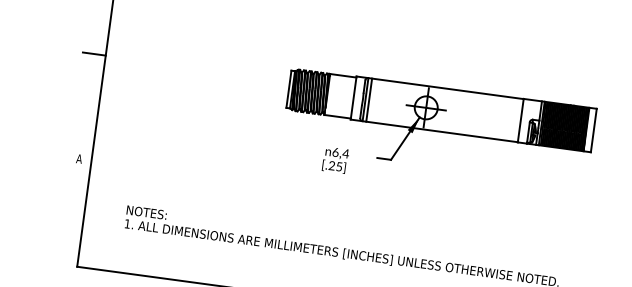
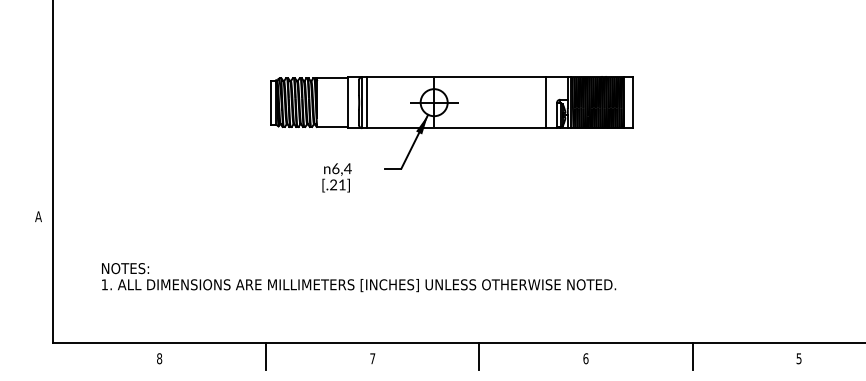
line: (94, 54) -> (39, 92), removed
text: (339, 166) -> (342, 184), [.25] -> [.21]

